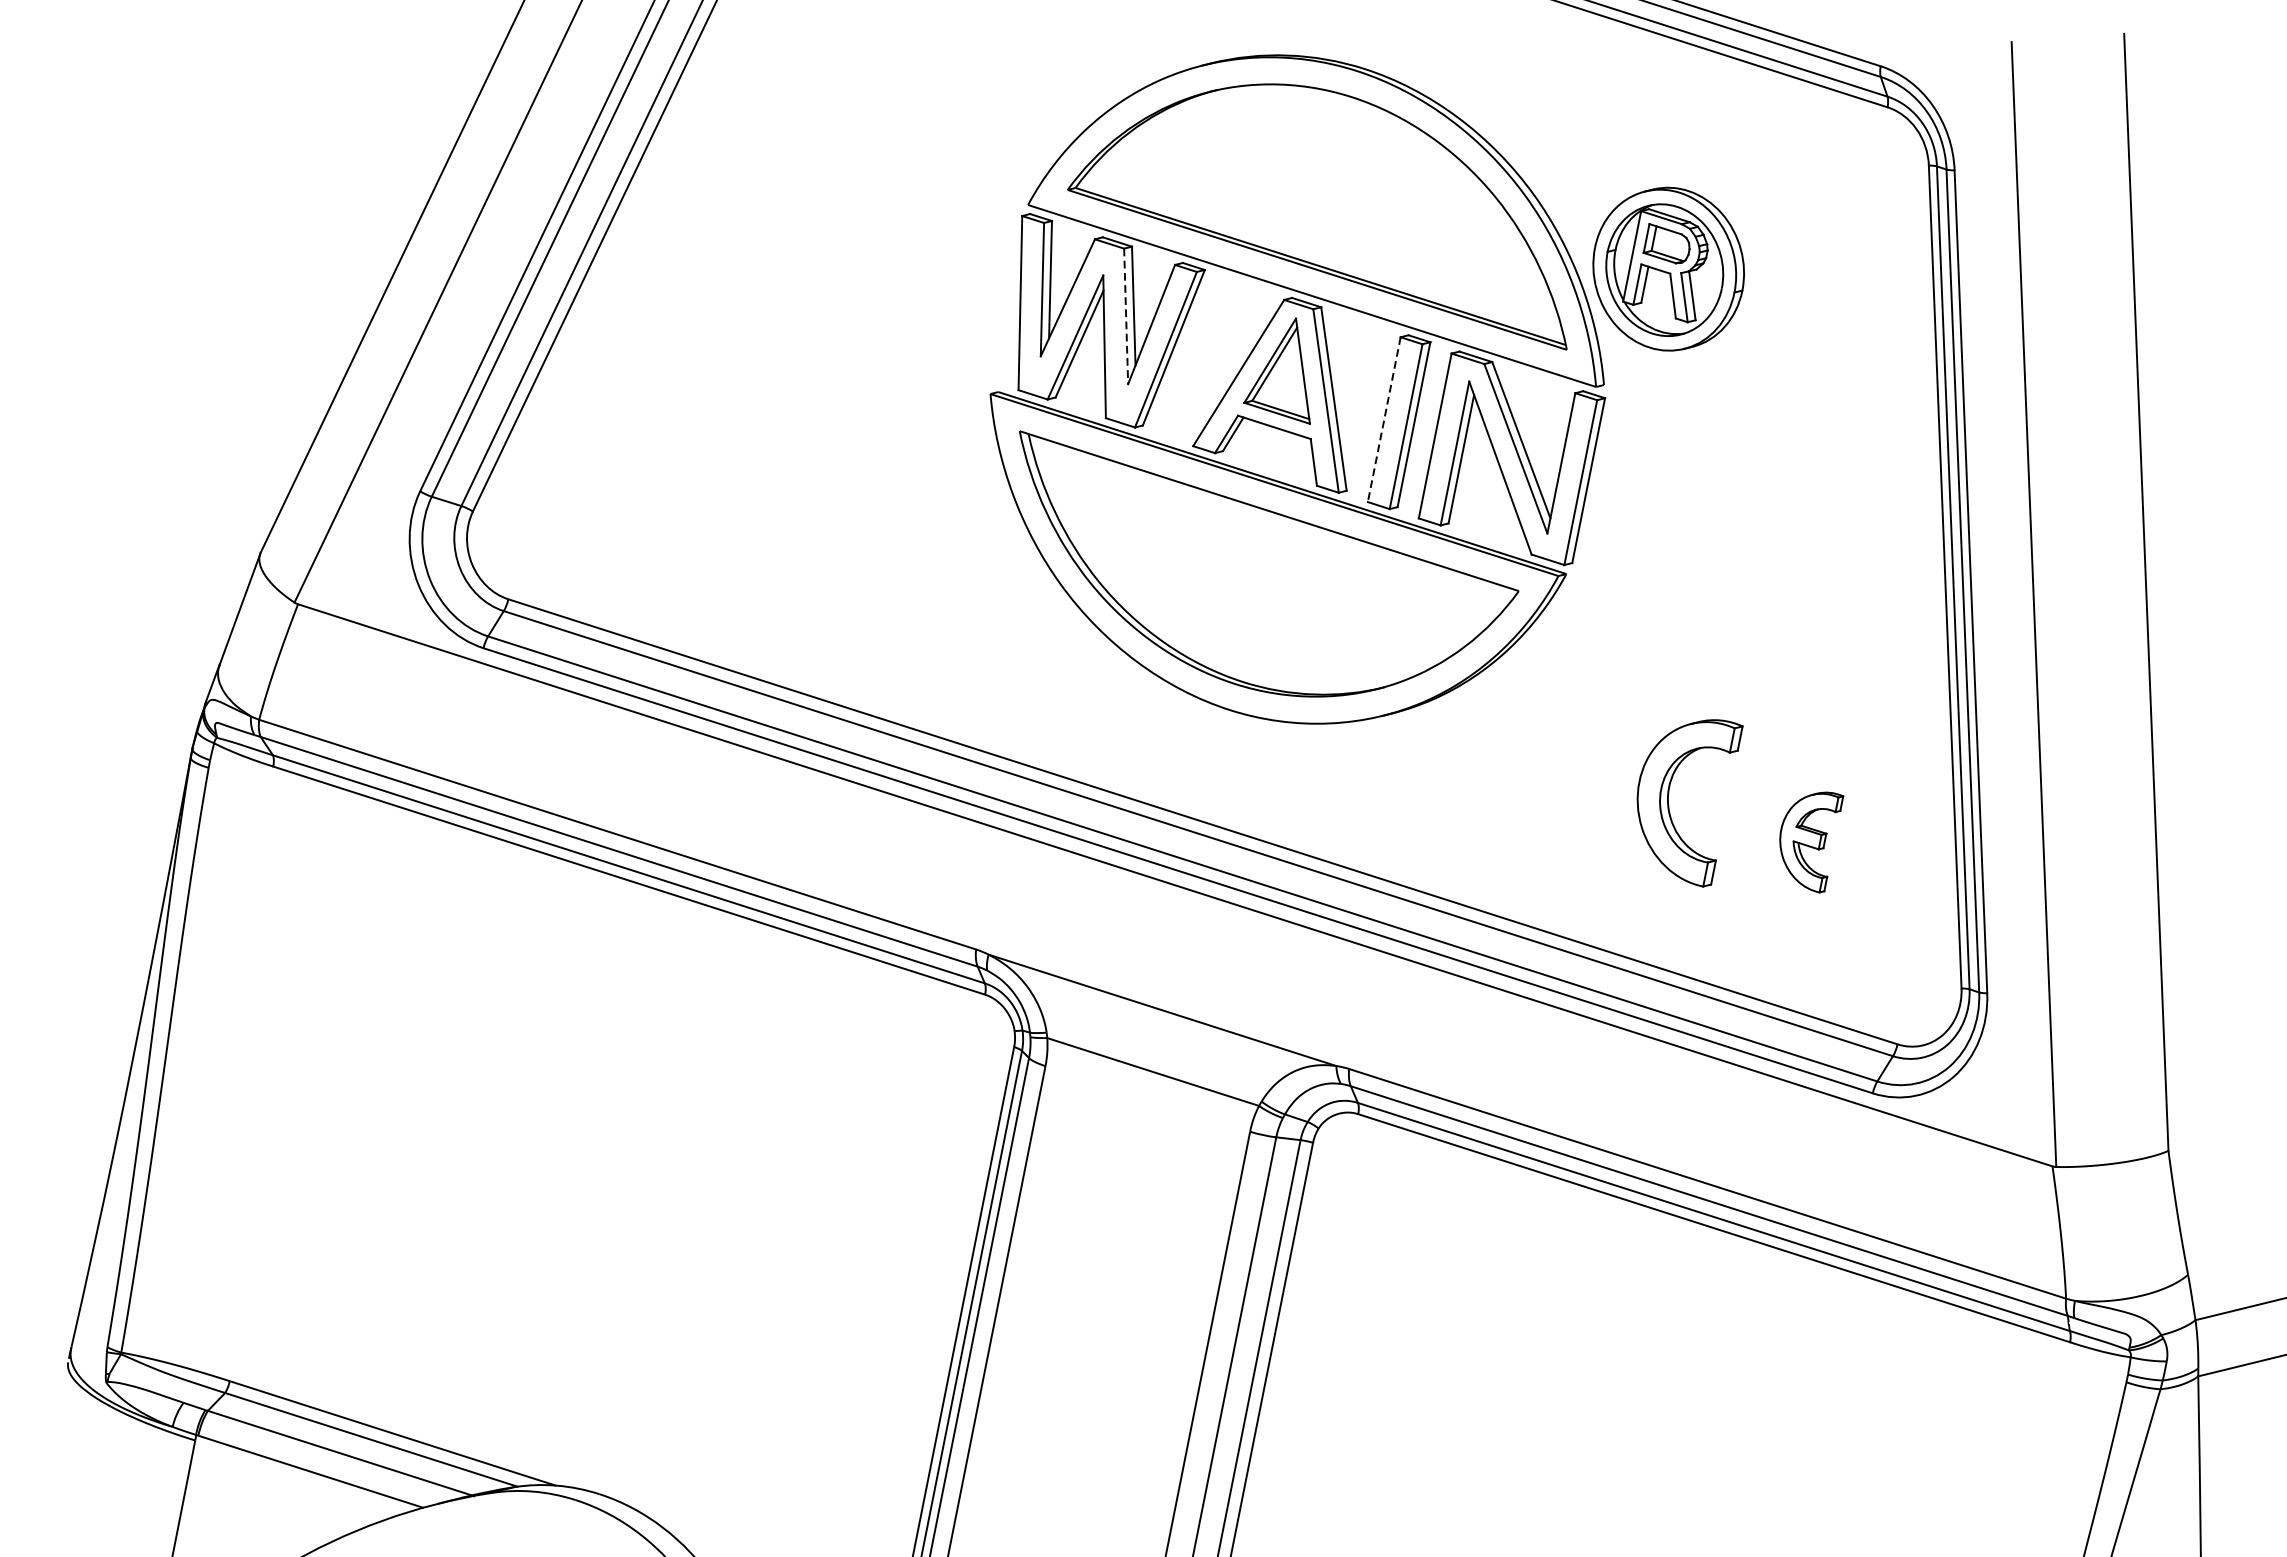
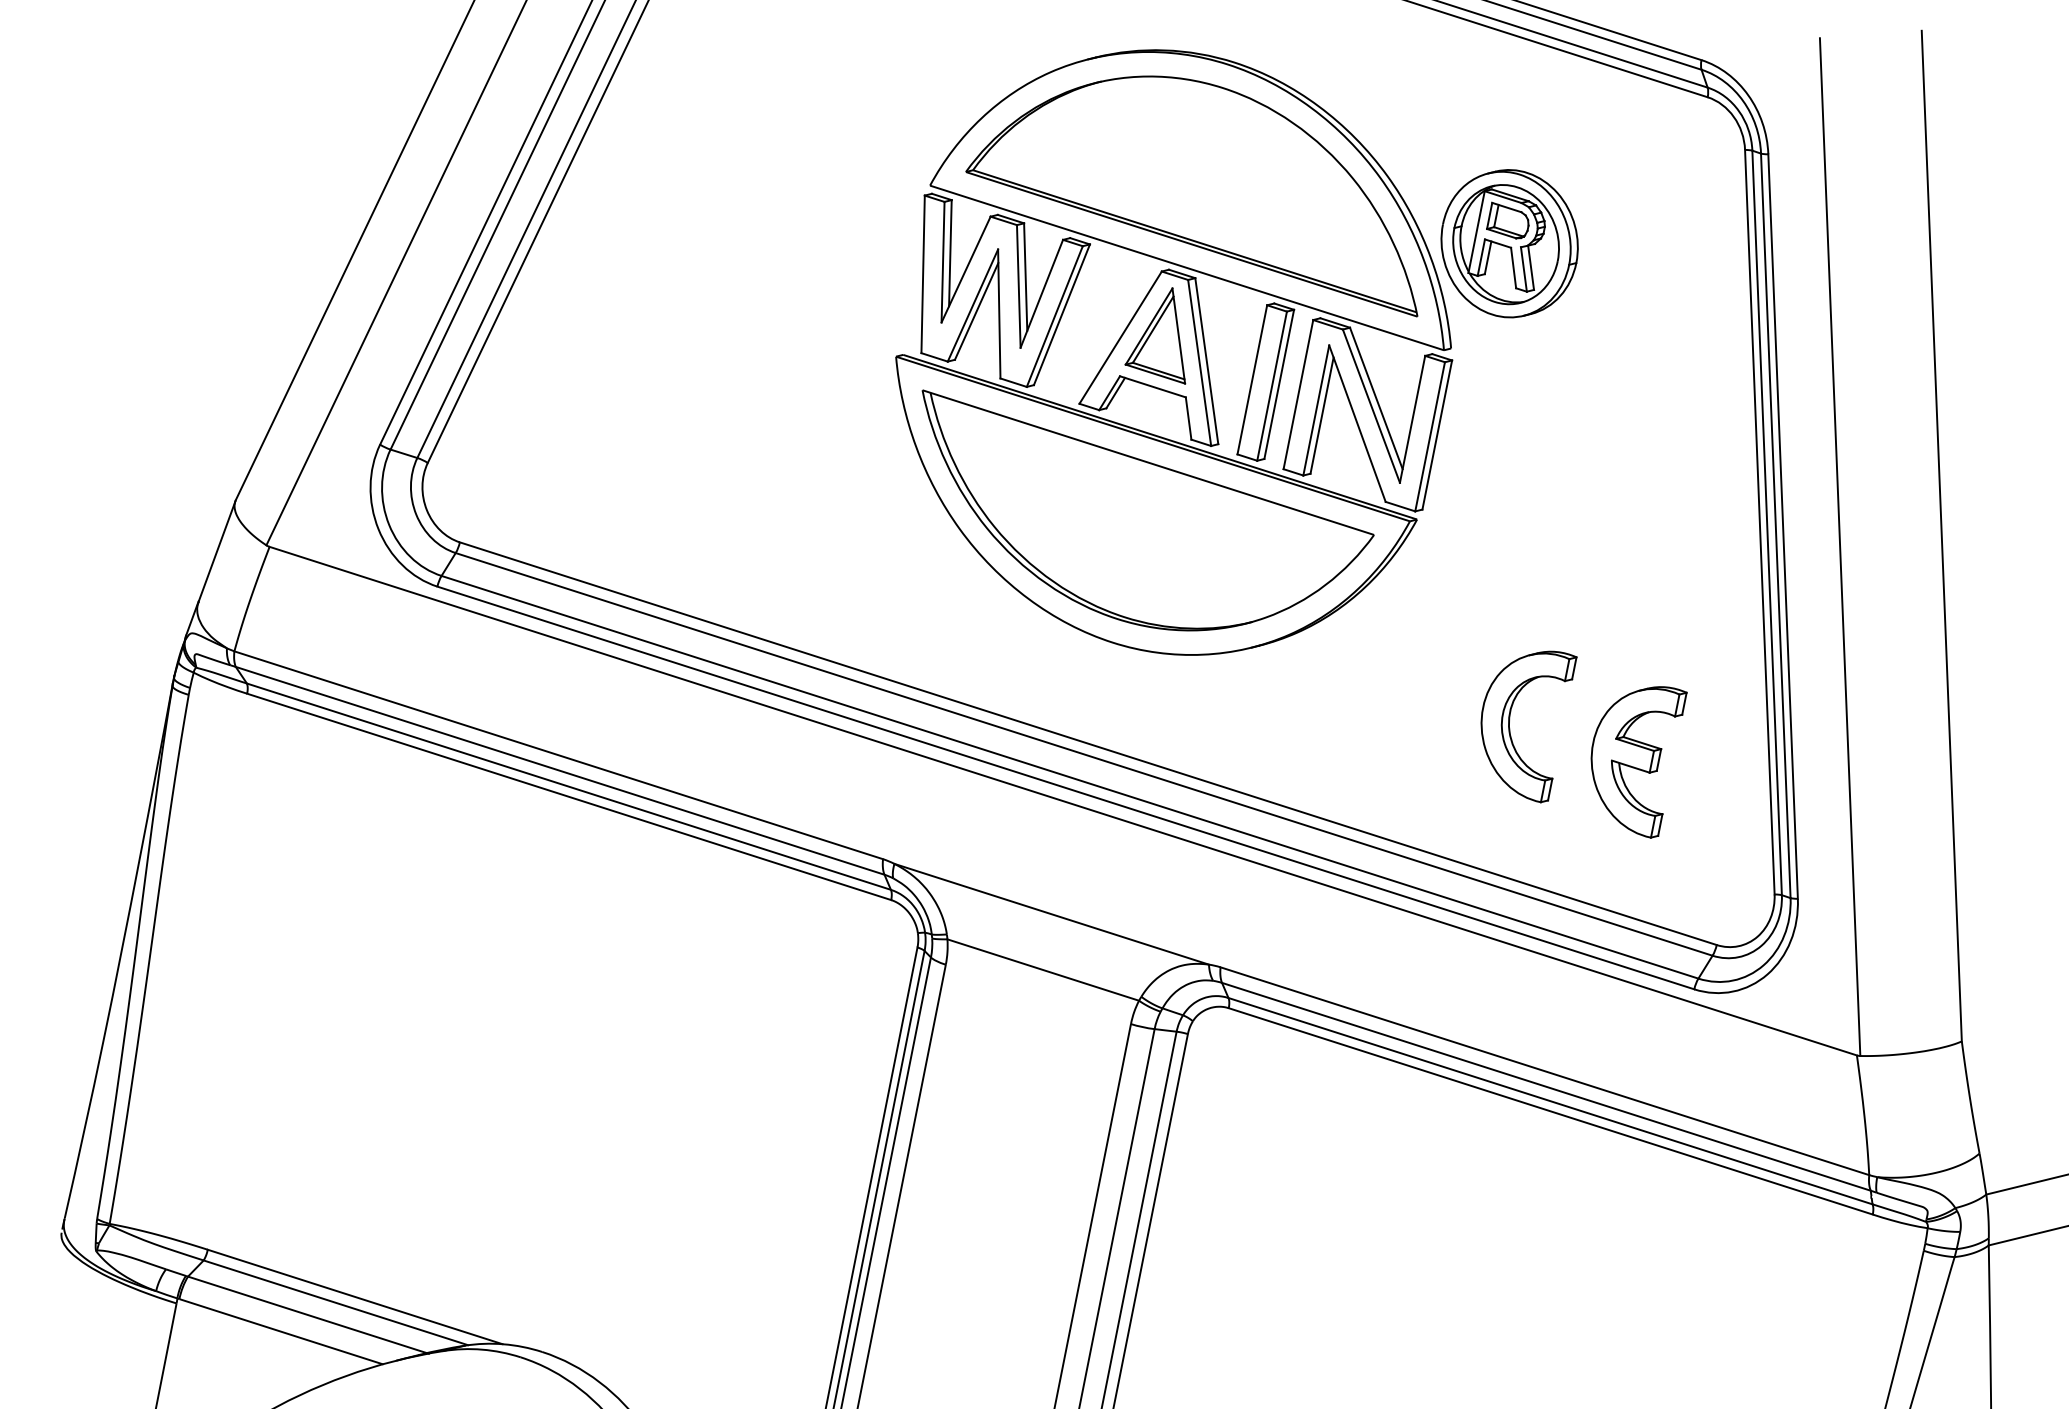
line: (1125, 316) -> (1018, 286), dashed -> solid
line: (1384, 420) -> (1252, 380), dashed -> solid
part: (1811, 842) -> (1638, 762), size x1.67

